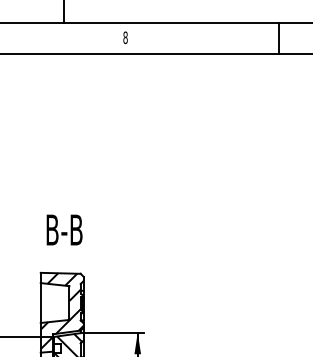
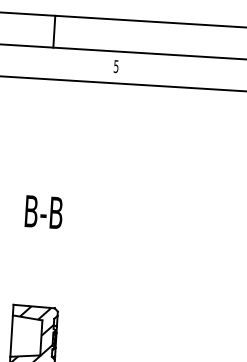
text: (125, 37) -> (116, 66), 8 -> 5
text: (64, 229) -> (43, 211), moved

